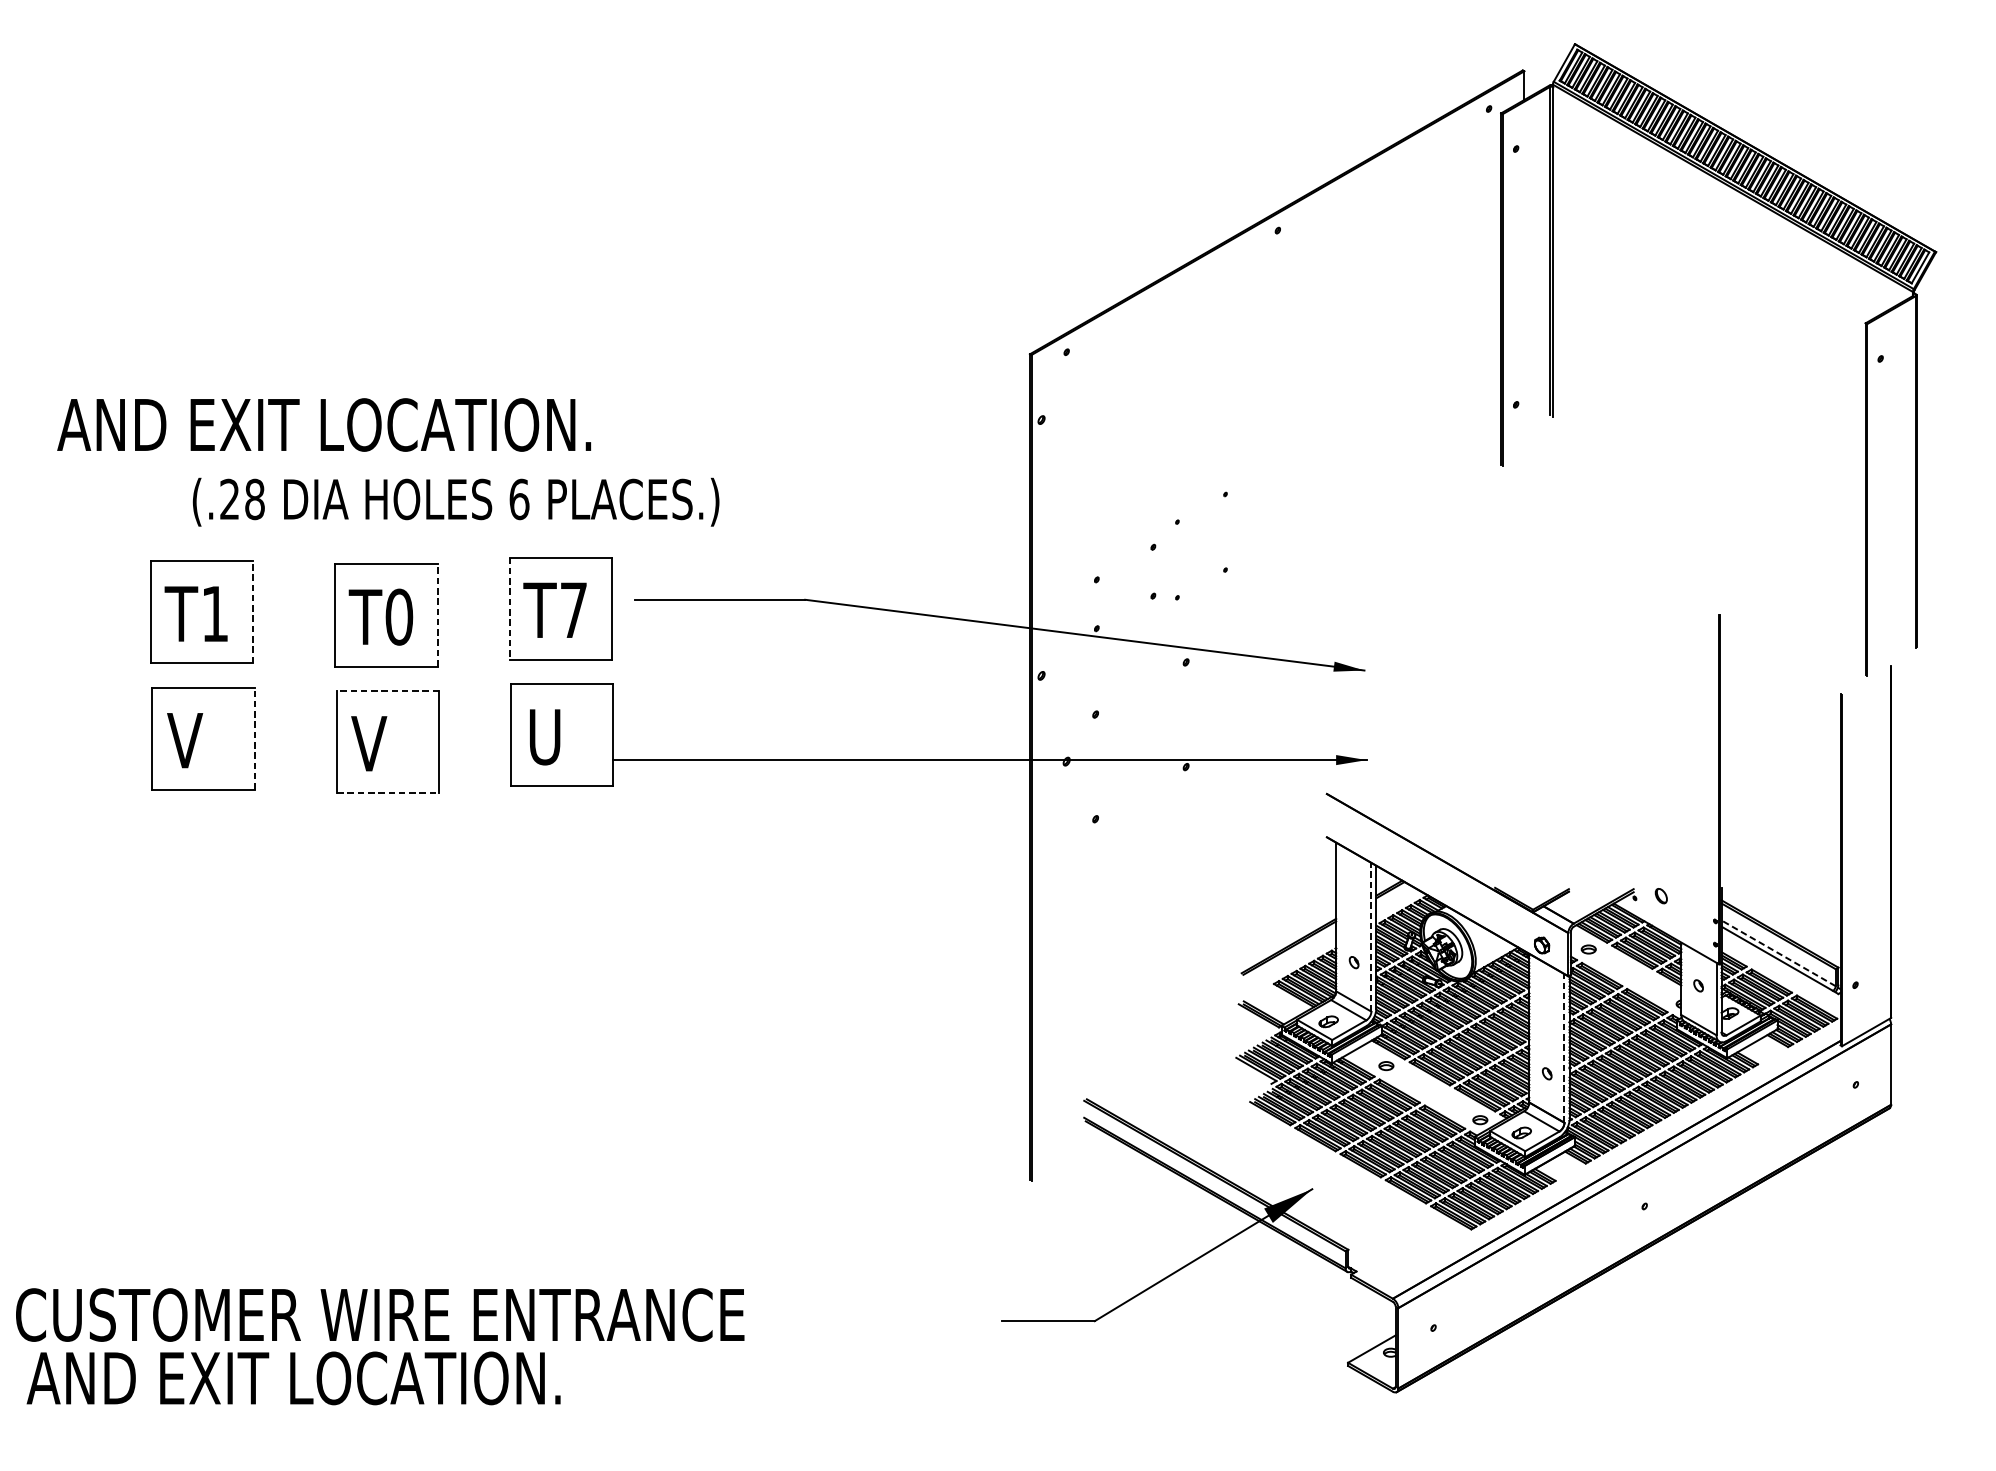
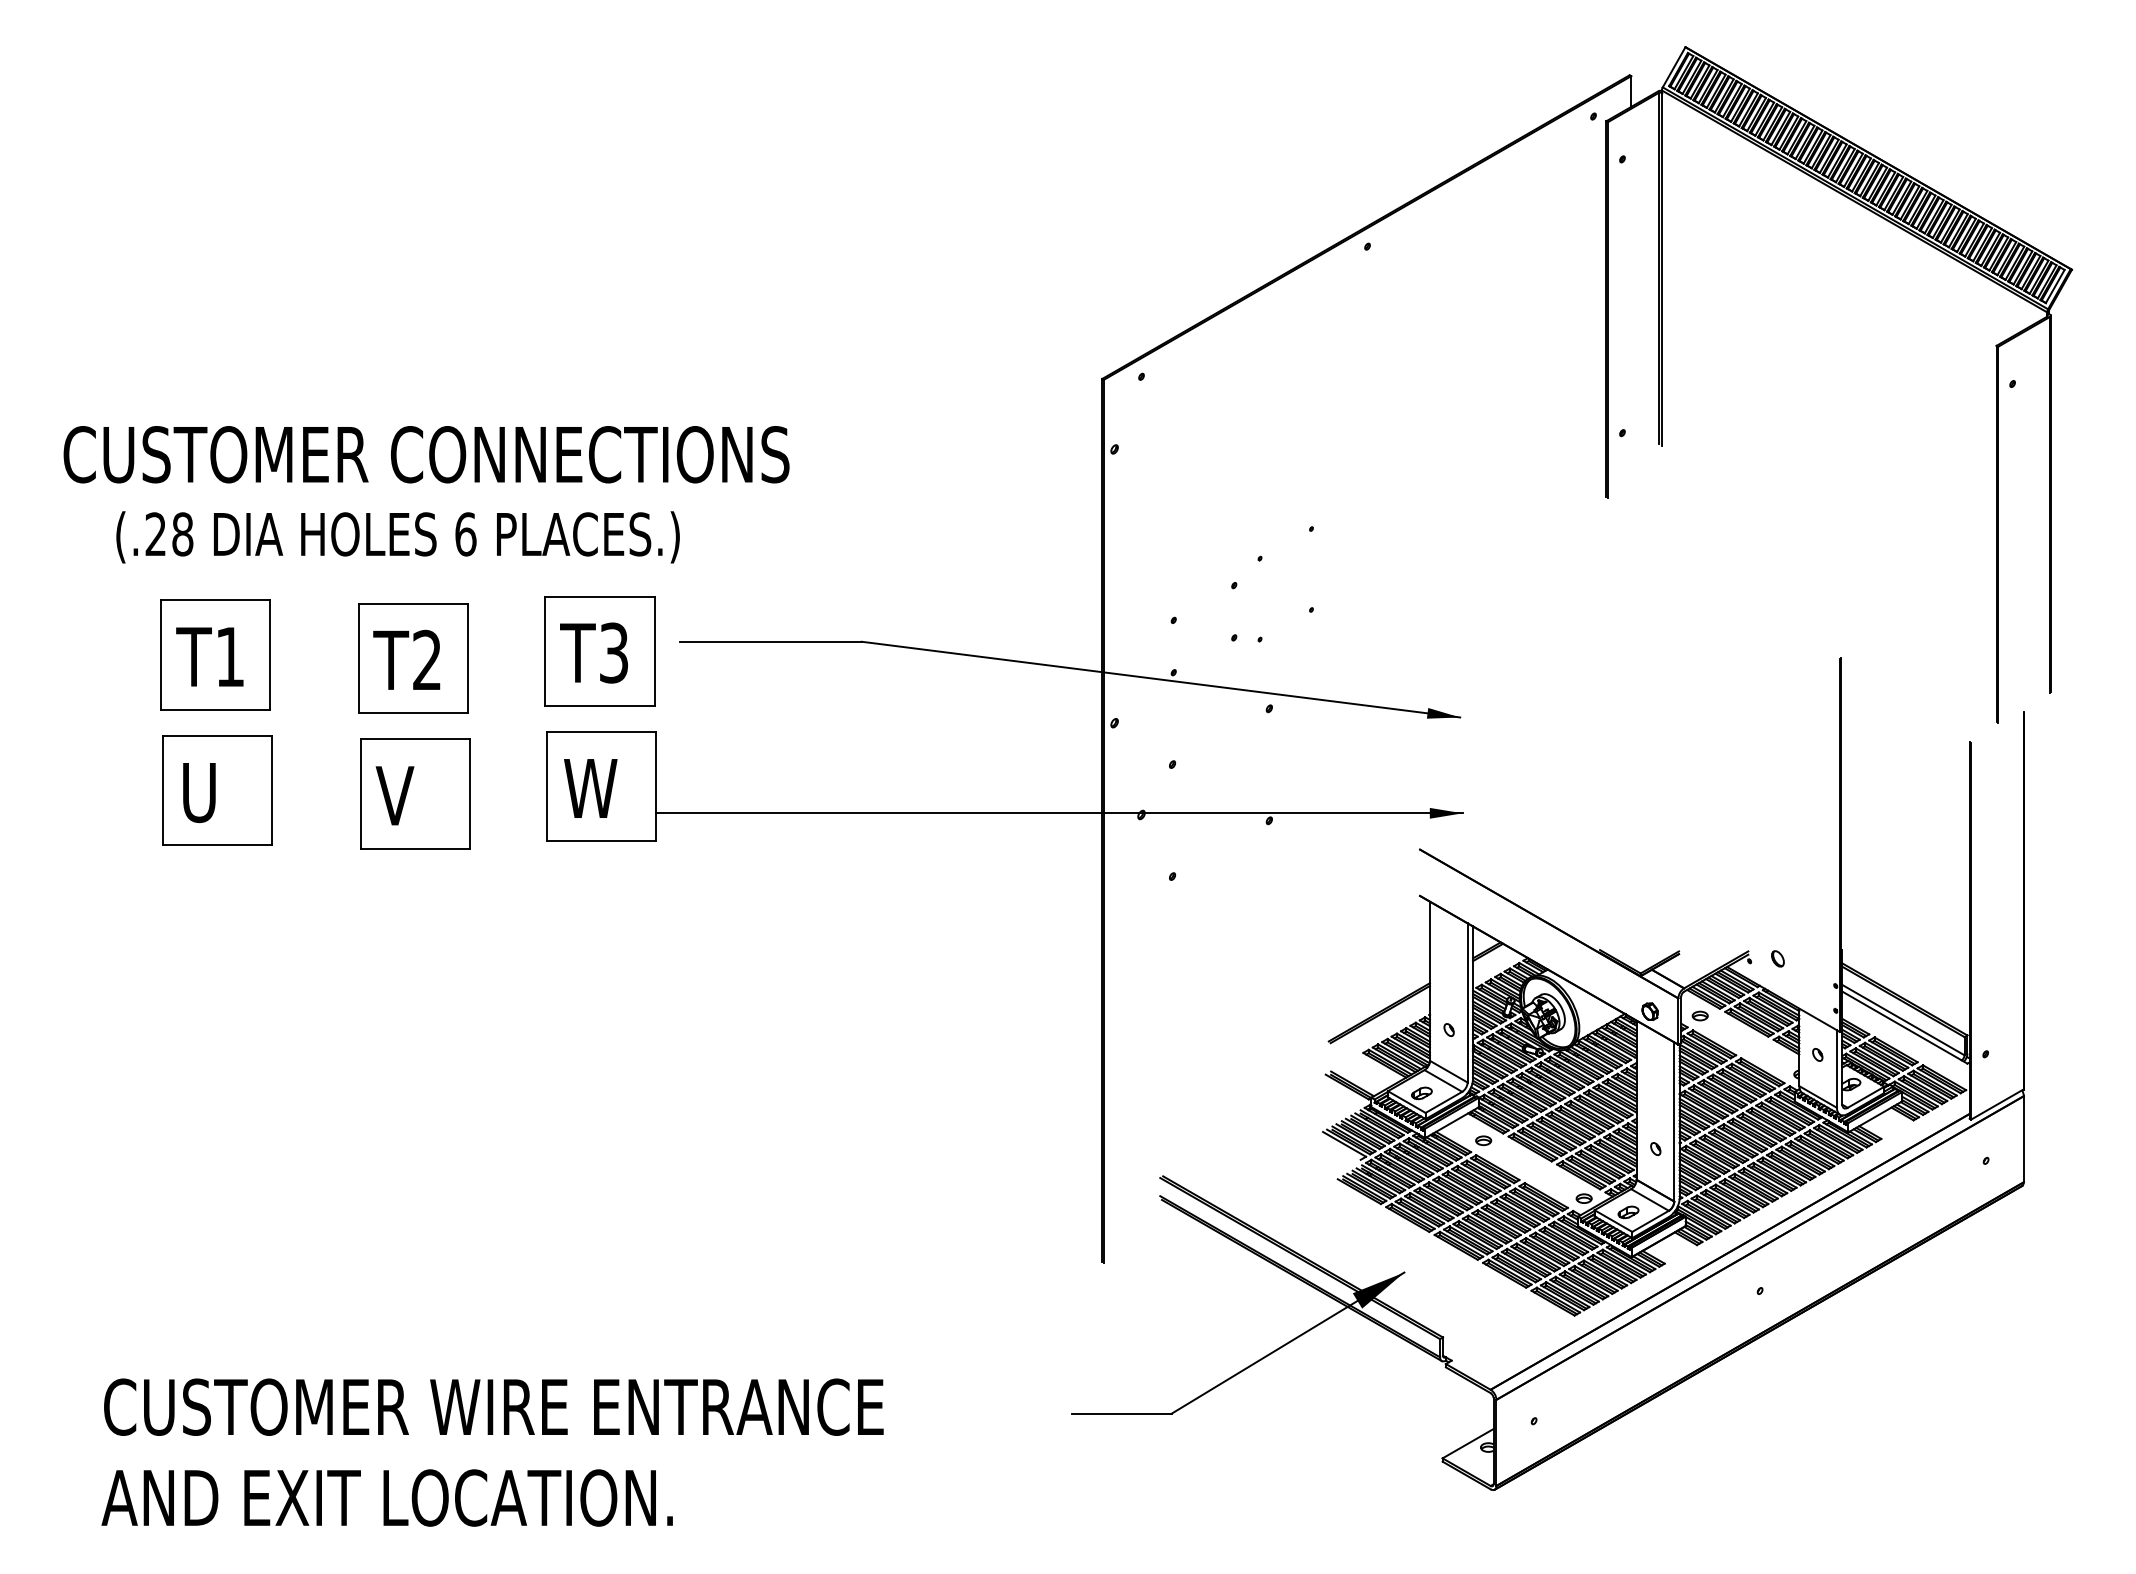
text: (397, 424) -> (425, 454), AND EXIT LOCATION. -> CUSTOMER CONNECTIONS
text: (455, 502) -> (397, 537), moved
line: (509, 608) -> (545, 651), dashed -> solid
text: (574, 609) -> (614, 652), T7 -> T3
line: (252, 611) -> (270, 654), dashed -> solid
line: (437, 615) -> (468, 658), dashed -> solid
text: (399, 616) -> (427, 659), T0 -> T2
line: (388, 691) -> (415, 739), dashed -> solid
text: (551, 737) -> (590, 789), U -> W
line: (254, 738) -> (272, 790), dashed -> solid
text: (184, 741) -> (197, 793), V -> U
line: (388, 792) -> (415, 848), dashed -> solid
line: (1371, 936) -> (1467, 1002), dashed -> solid
line: (1778, 952) -> (1903, 1019), dashed -> solid
line: (1564, 1048) -> (1674, 1121), dashed -> solid
text: (379, 1314) -> (493, 1406), moved
text: (292, 1377) -> (386, 1497), moved

